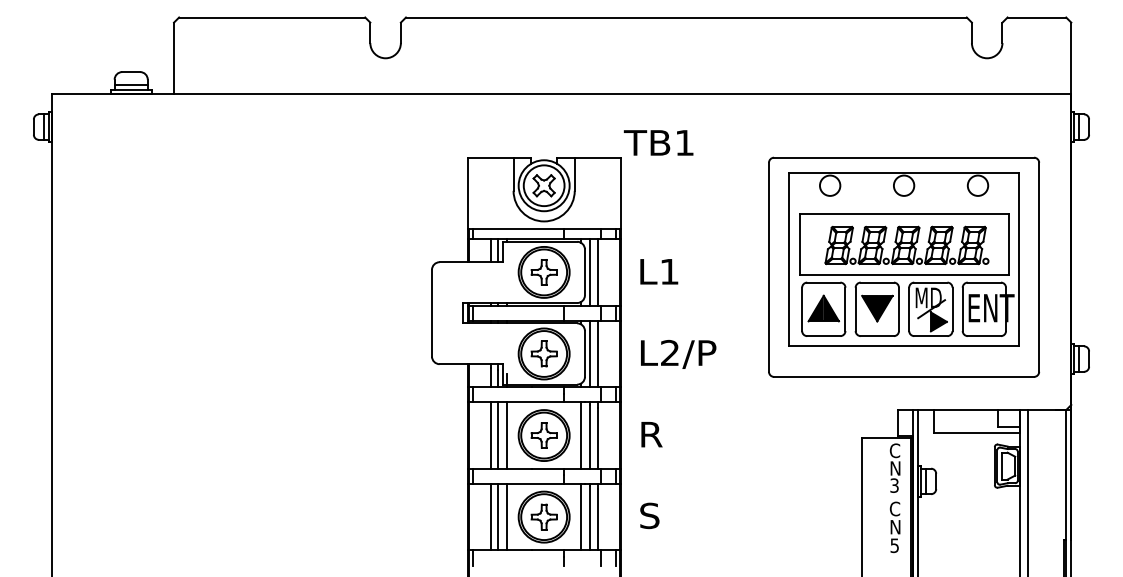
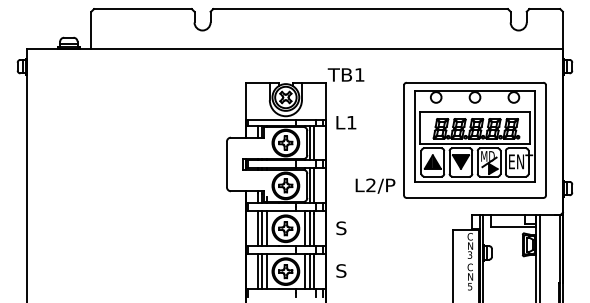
text: (659, 271) -> (346, 122), moved
text: (678, 353) -> (375, 185), moved
text: (649, 435) -> (341, 228), R -> S

